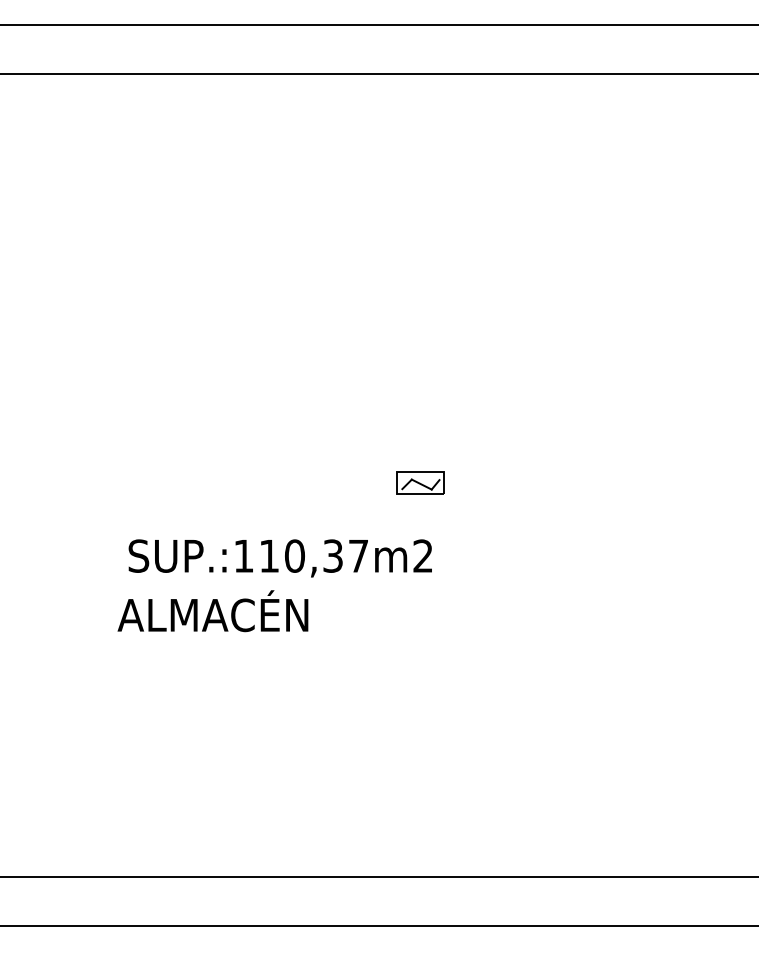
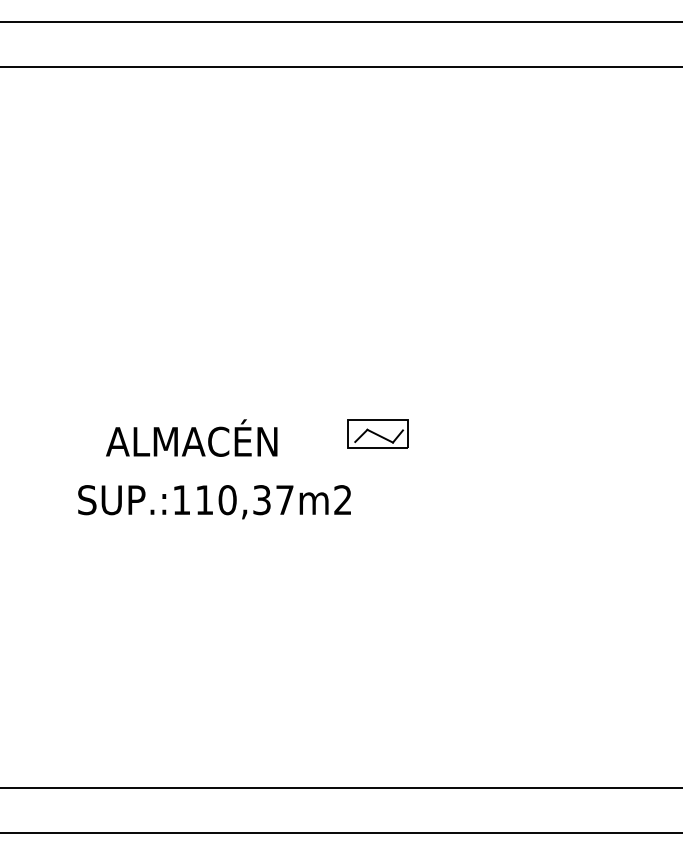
part: (419, 483) -> (377, 434), size x1.43
text: (279, 558) -> (213, 502), moved
text: (212, 611) -> (191, 438), moved

